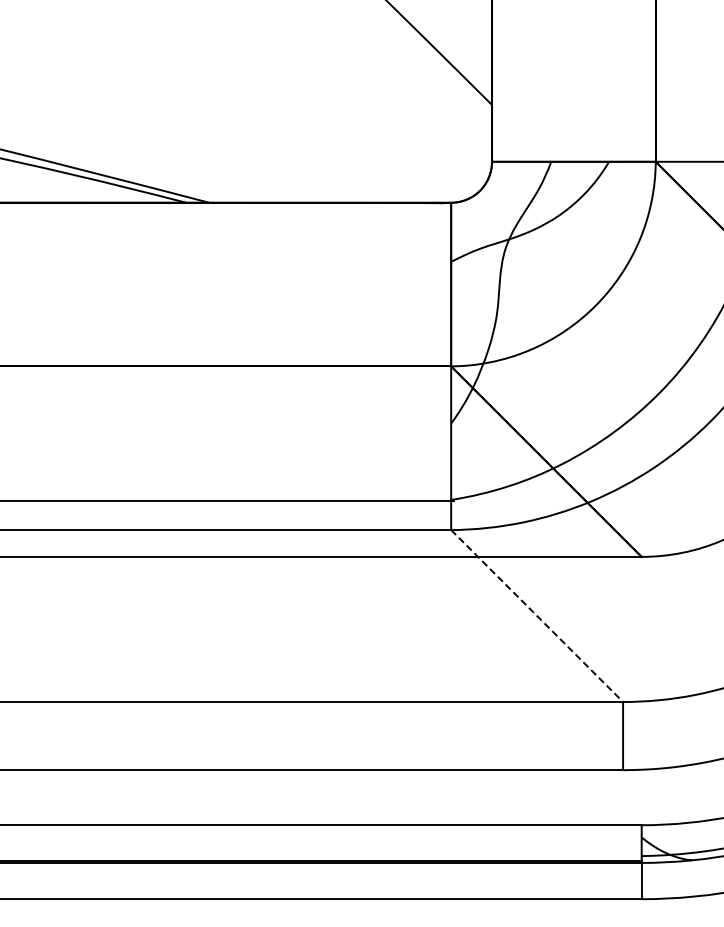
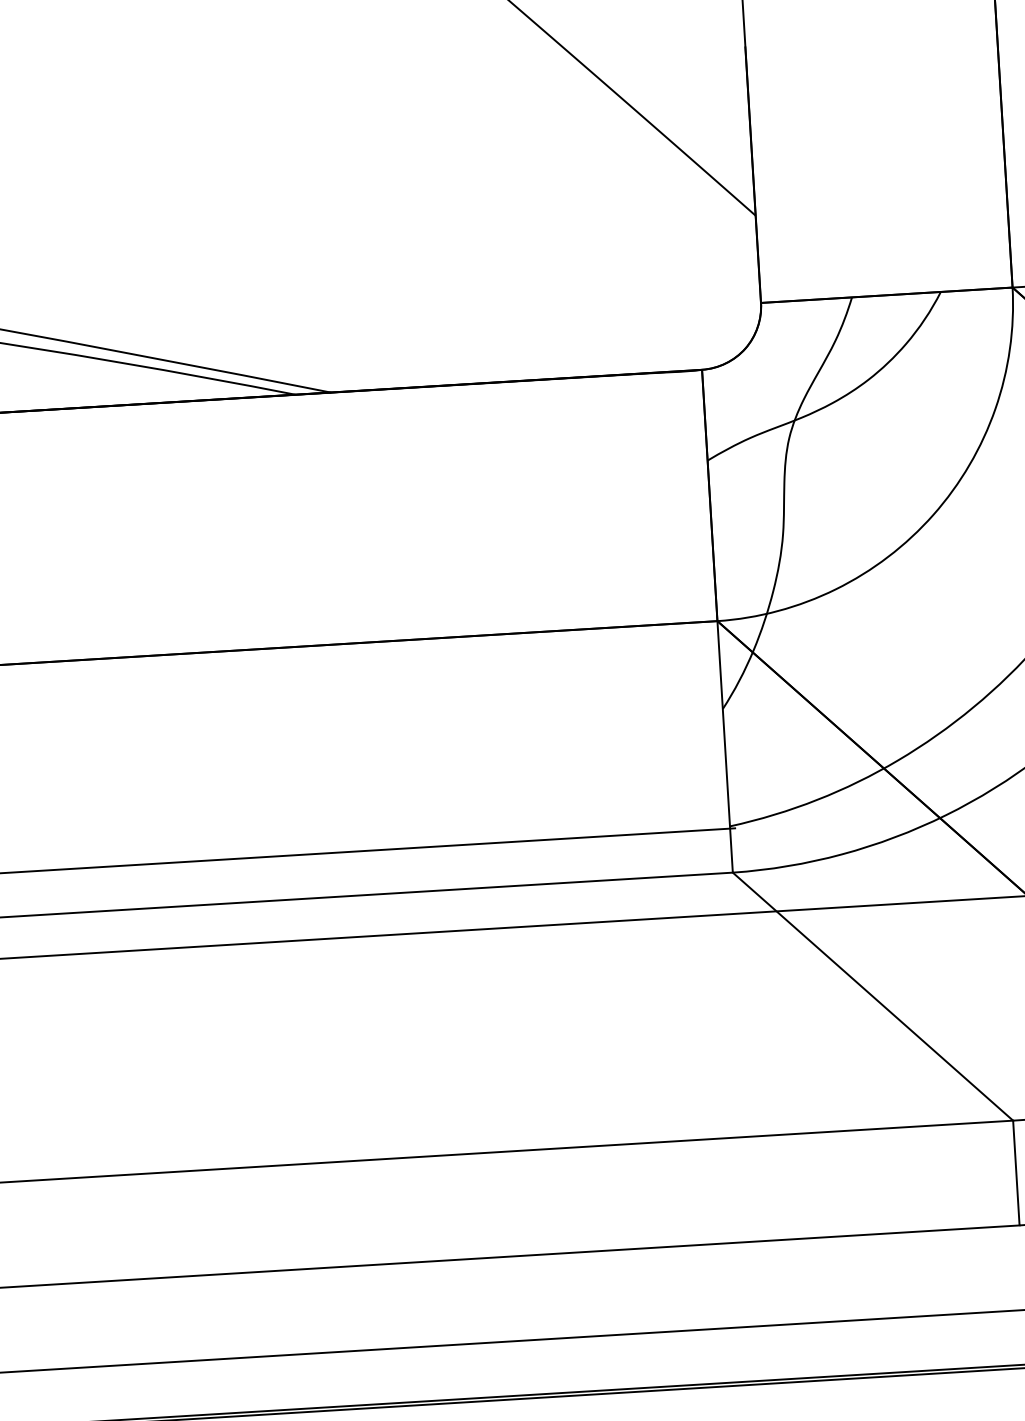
line: (537, 616) -> (873, 997), dashed -> solid

